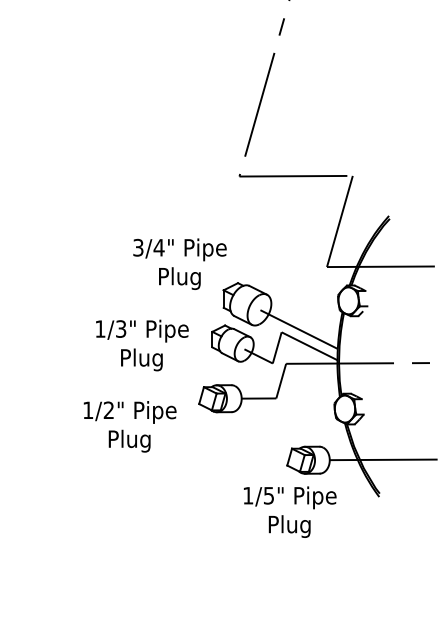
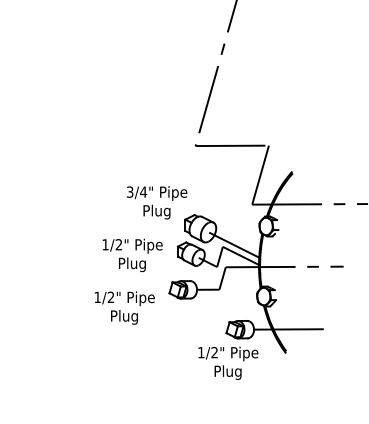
text: (120, 328) -> (118, 244), 1/3" -> 1/2"
text: (268, 495) -> (214, 352), 1/5" -> 1/2"

